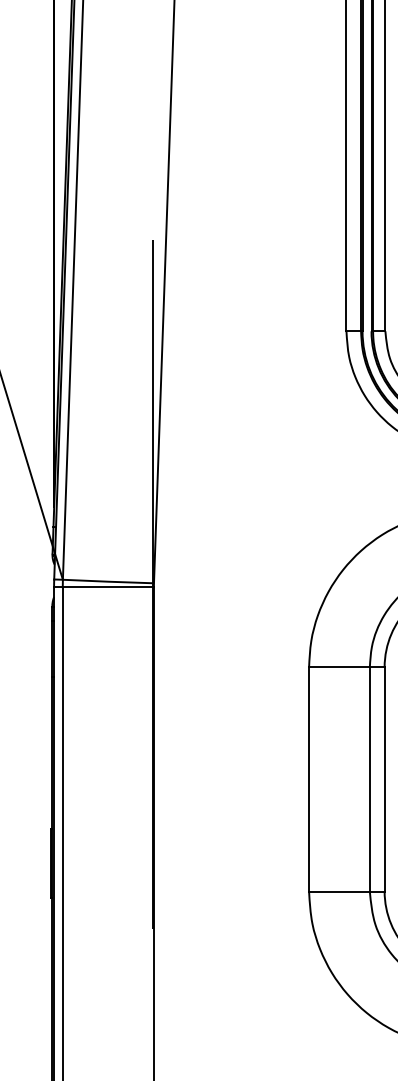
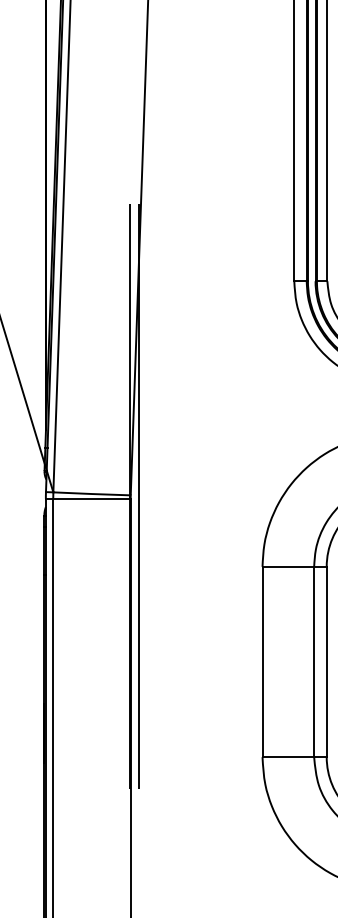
line: (164, 584) -> (139, 496), added

